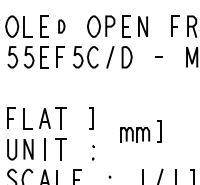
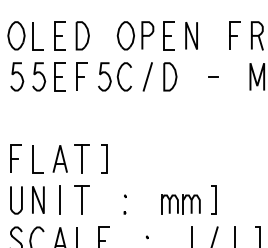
part: (61, 26) -> (82, 35), size x1.67
line: (92, 118) -> (106, 158), moved
part: (140, 131) -> (188, 200), moved

